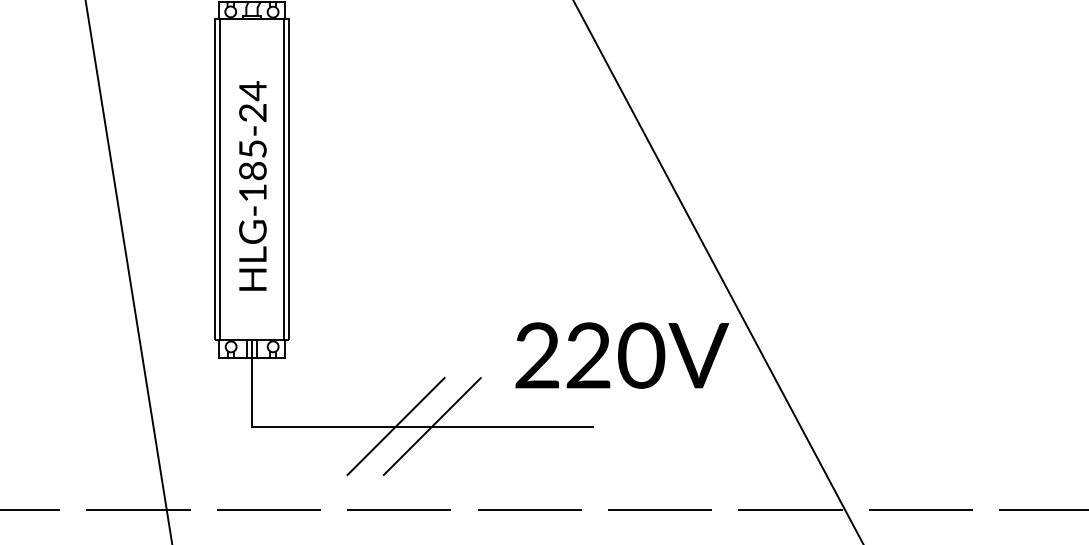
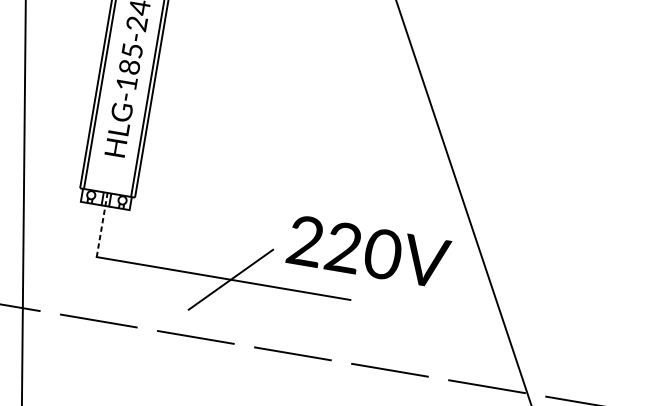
text: (622, 355) -> (368, 251), moved
line: (251, 382) -> (101, 224), solid -> dashed
line: (395, 426) -> (203, 275), removed

